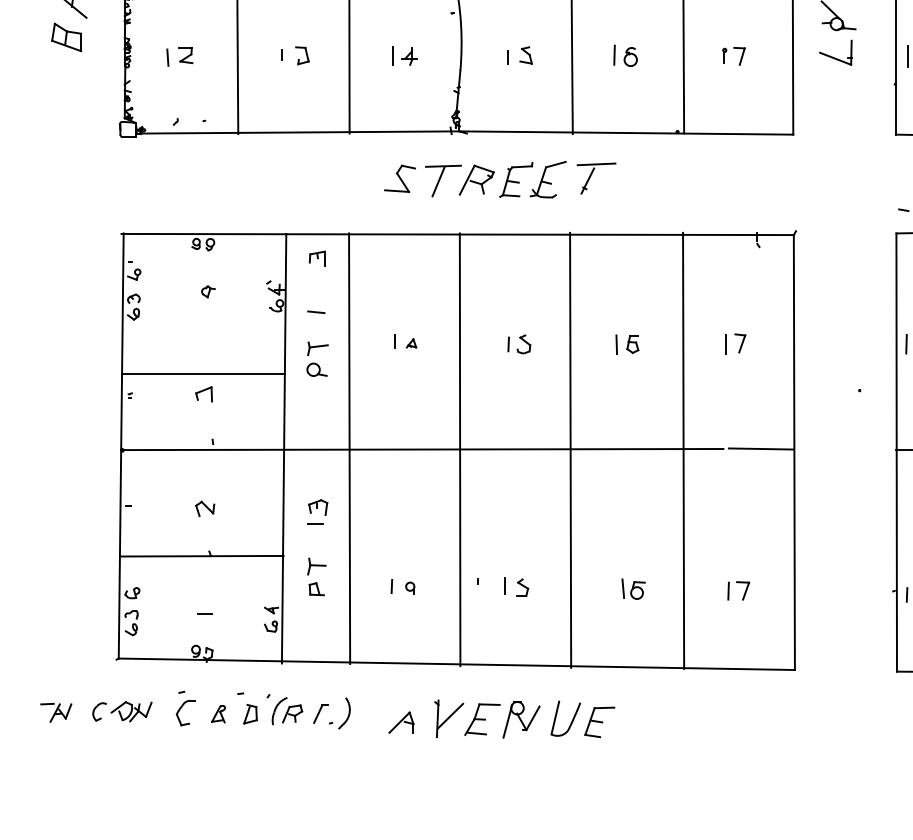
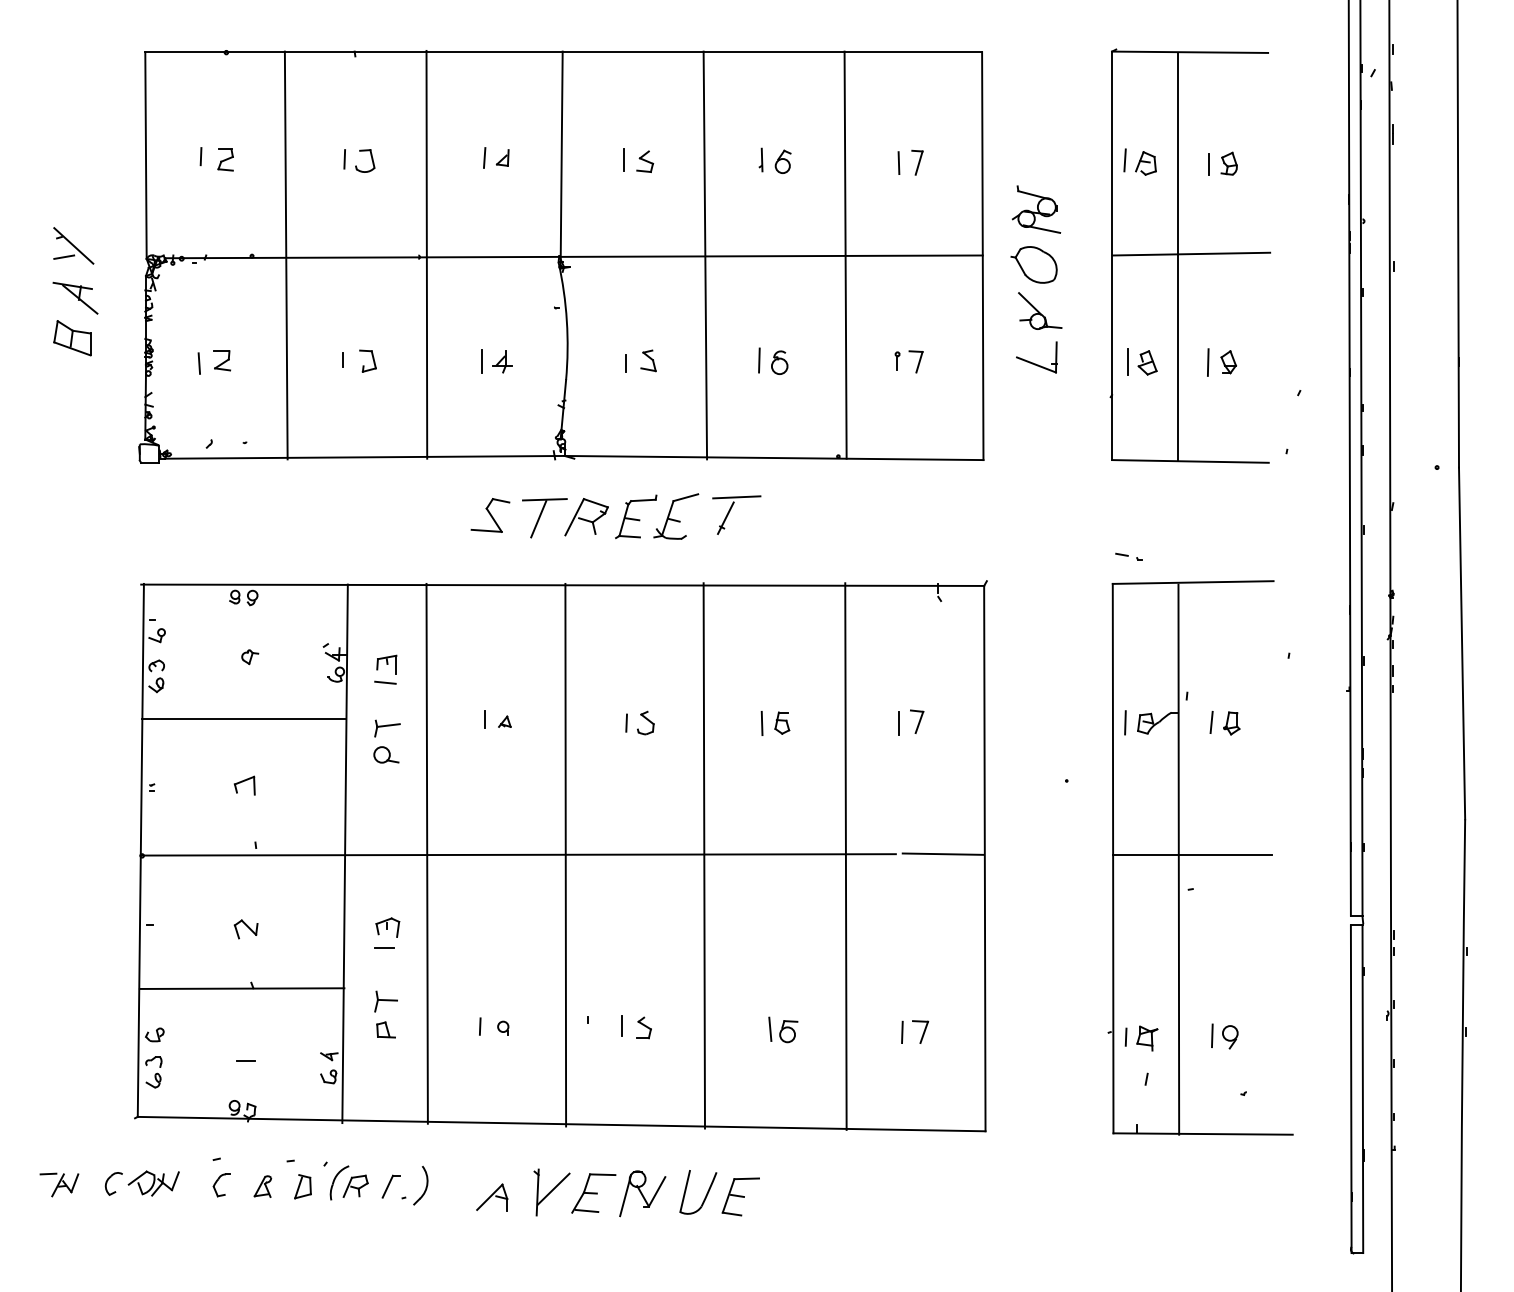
part: (317, 258) -> (386, 664), moved
line: (203, 374) -> (243, 718), moved
part: (185, 713) -> (221, 1185), size x0.71

